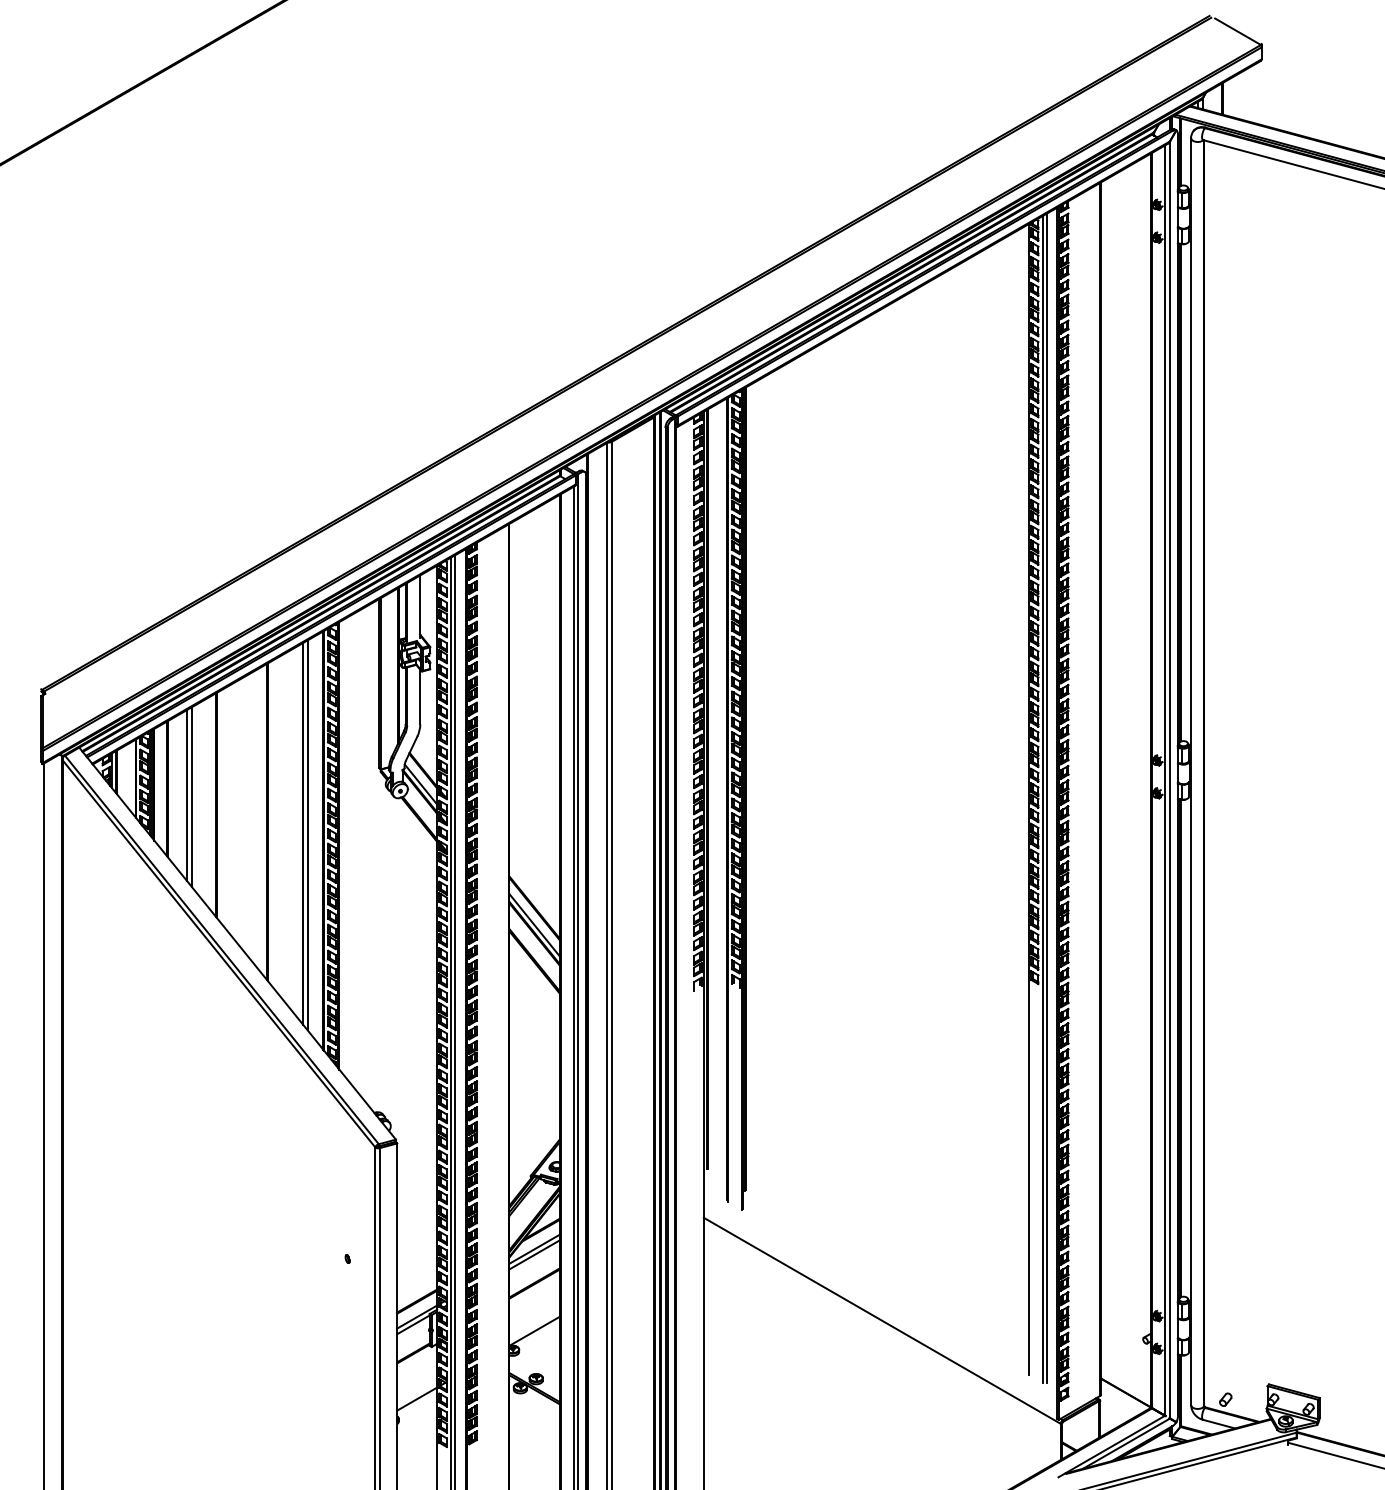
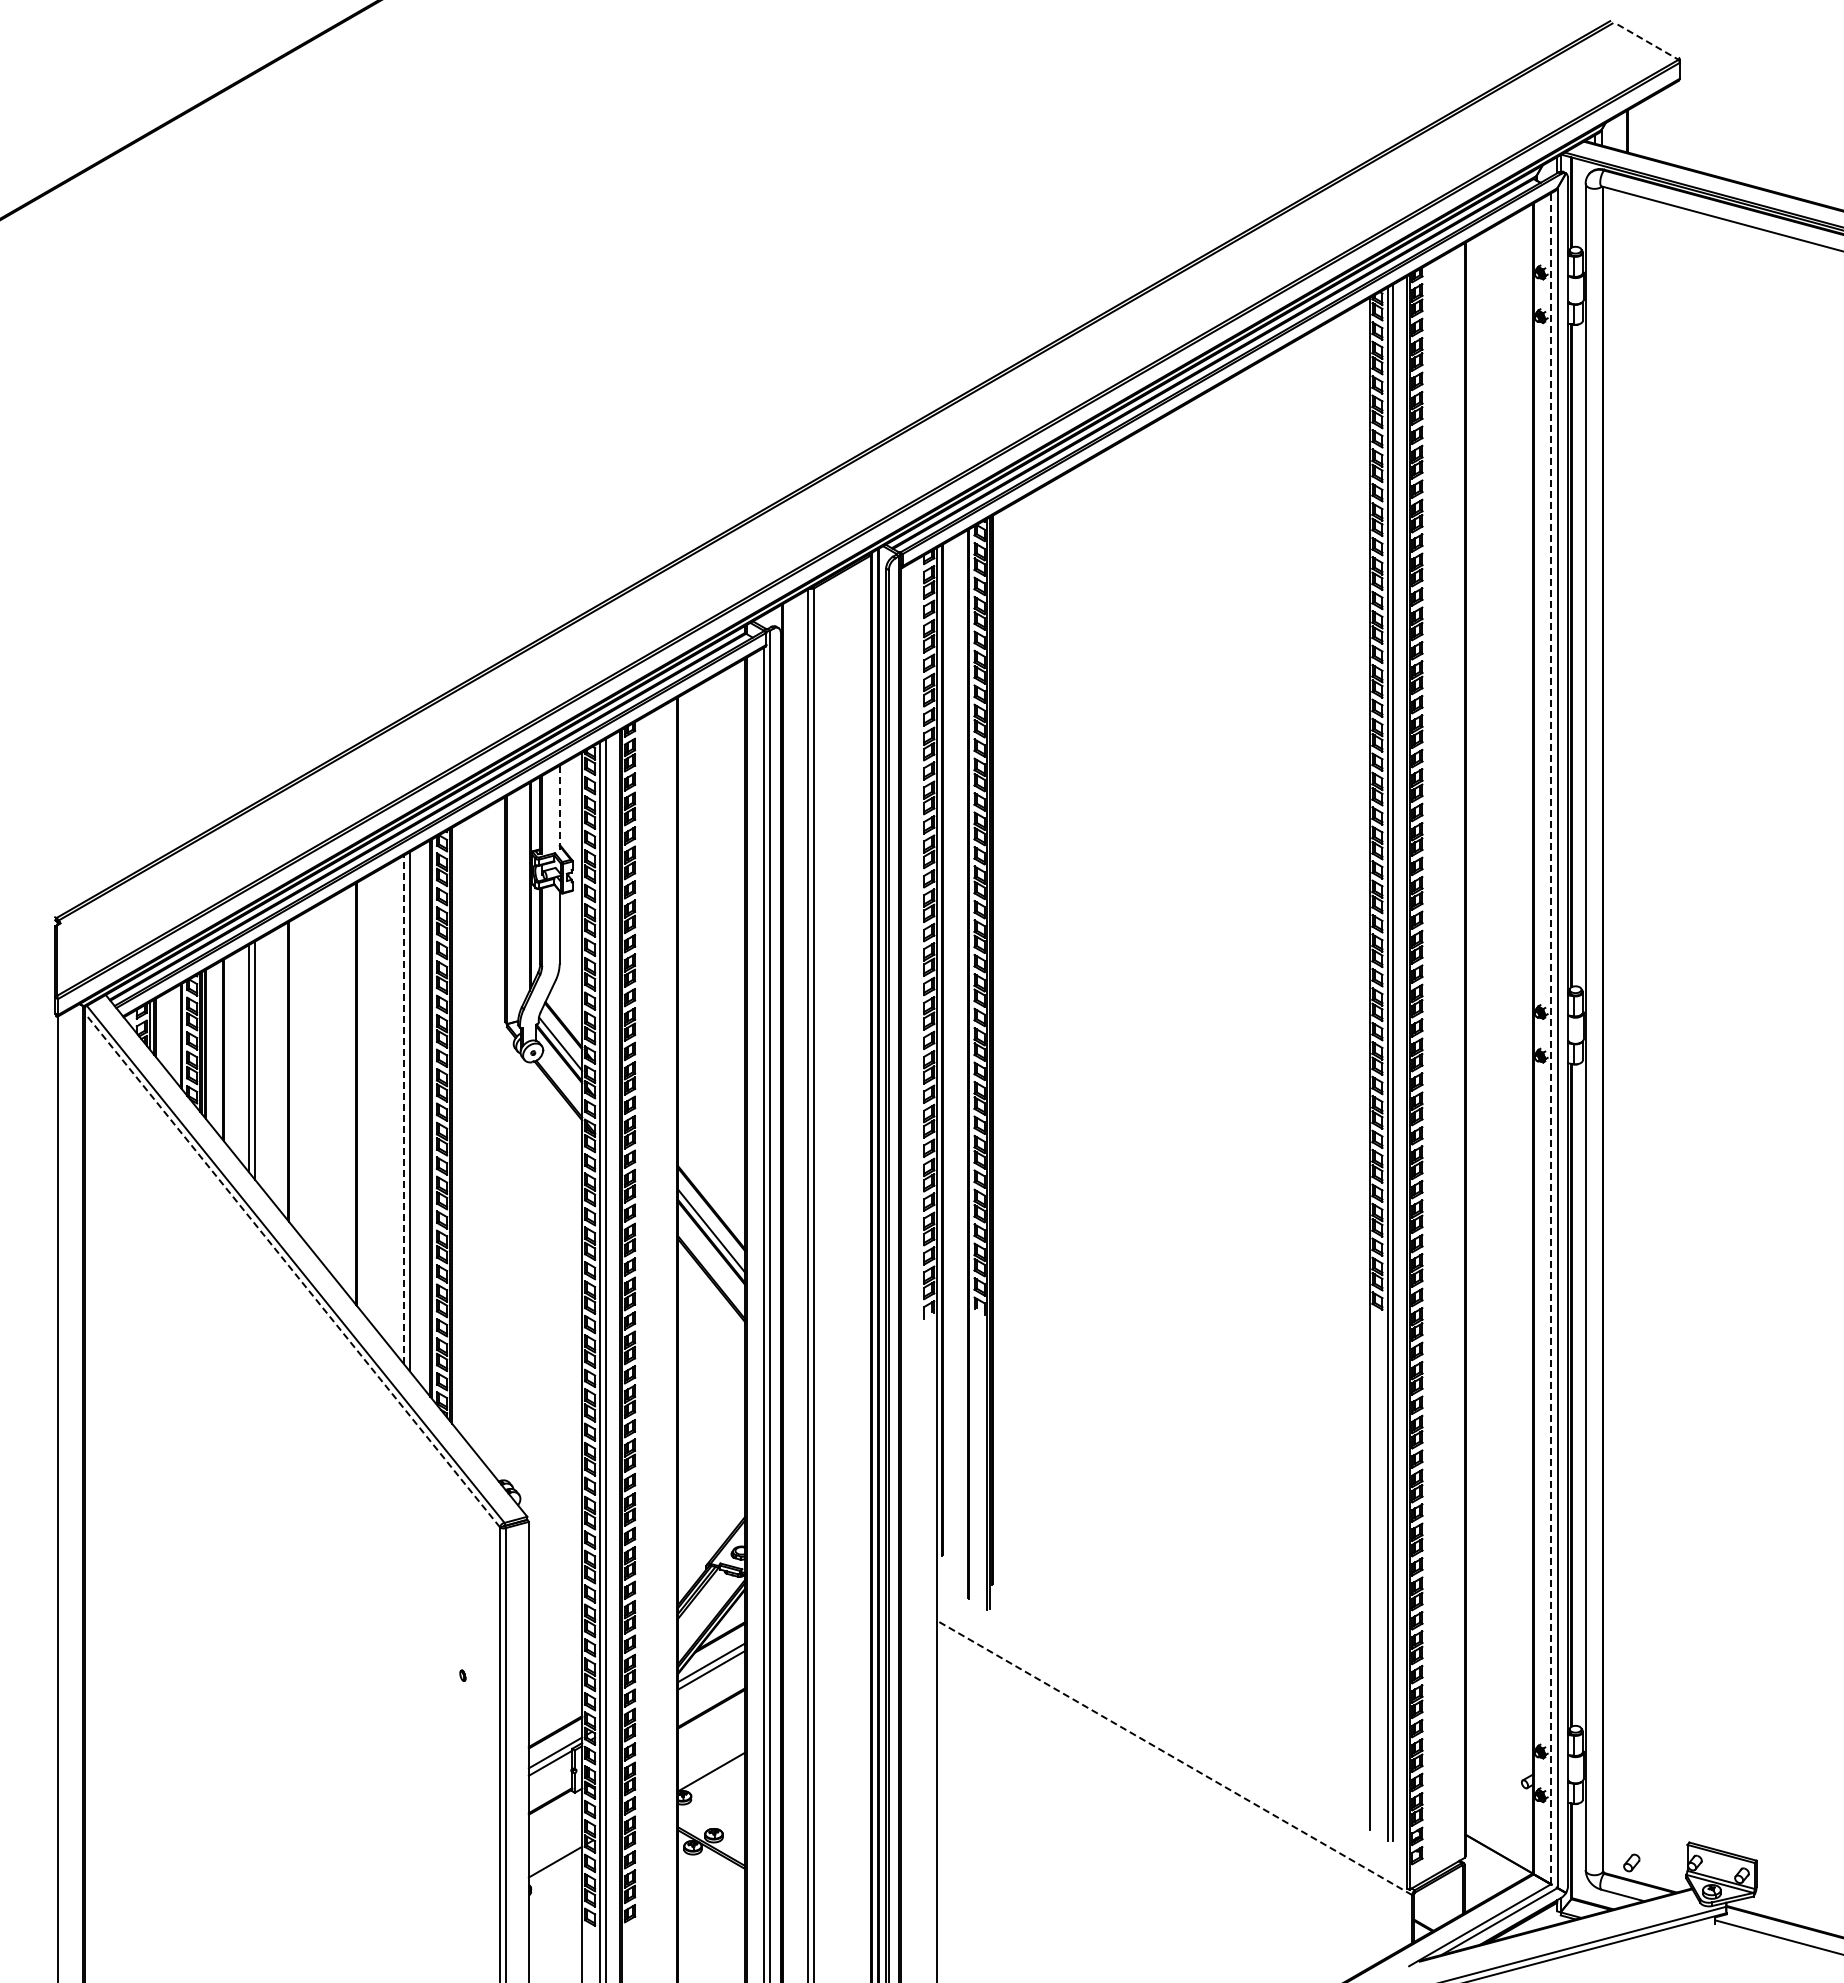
line: (1238, 32) -> (1648, 42), solid -> dashed
line: (420, 606) -> (559, 807), solid -> dashed
line: (1165, 780) -> (1551, 1038), solid -> dashed
line: (303, 833) -> (404, 1109), solid -> dashed
line: (219, 953) -> (292, 1269), solid -> dashed
line: (882, 1320) -> (1174, 1757), solid -> dashed

